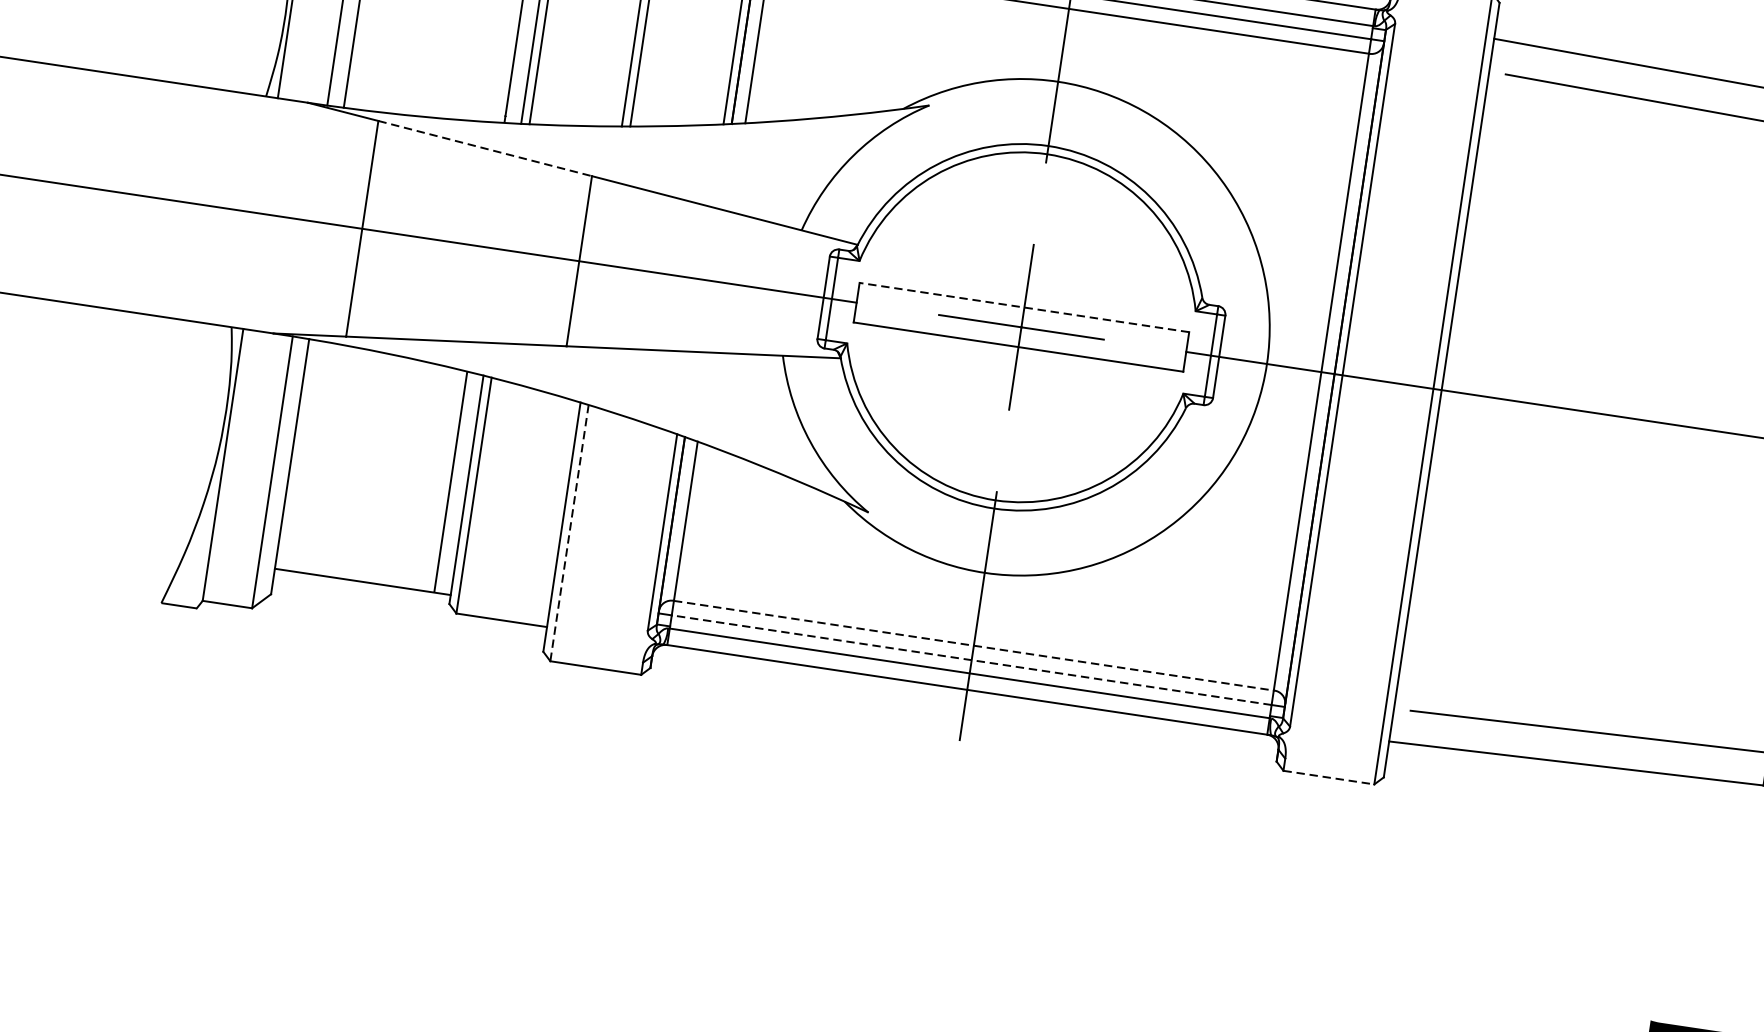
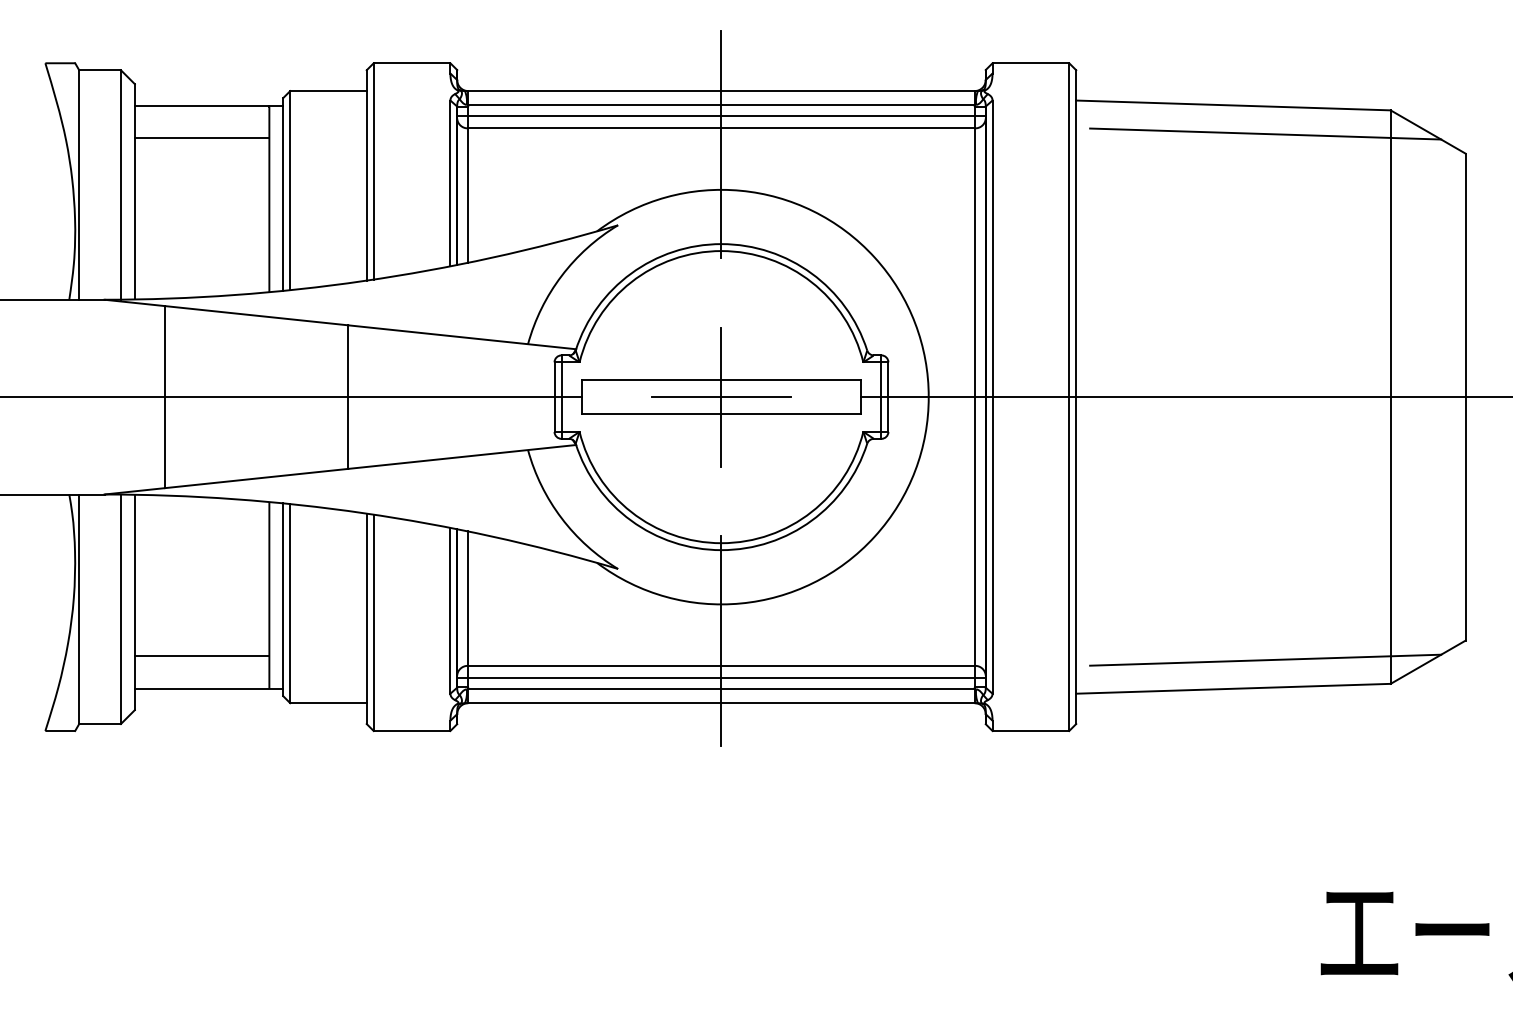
line: (486, 148) -> (257, 315), dashed -> solid
line: (1023, 307) -> (720, 380), dashed -> solid
line: (569, 533) -> (373, 623), dashed -> solid
line: (359, 541) -> (201, 655), added
line: (973, 645) -> (721, 665), dashed -> solid
line: (970, 660) -> (720, 678), dashed -> solid
line: (1329, 778) -> (1031, 731), dashed -> solid

